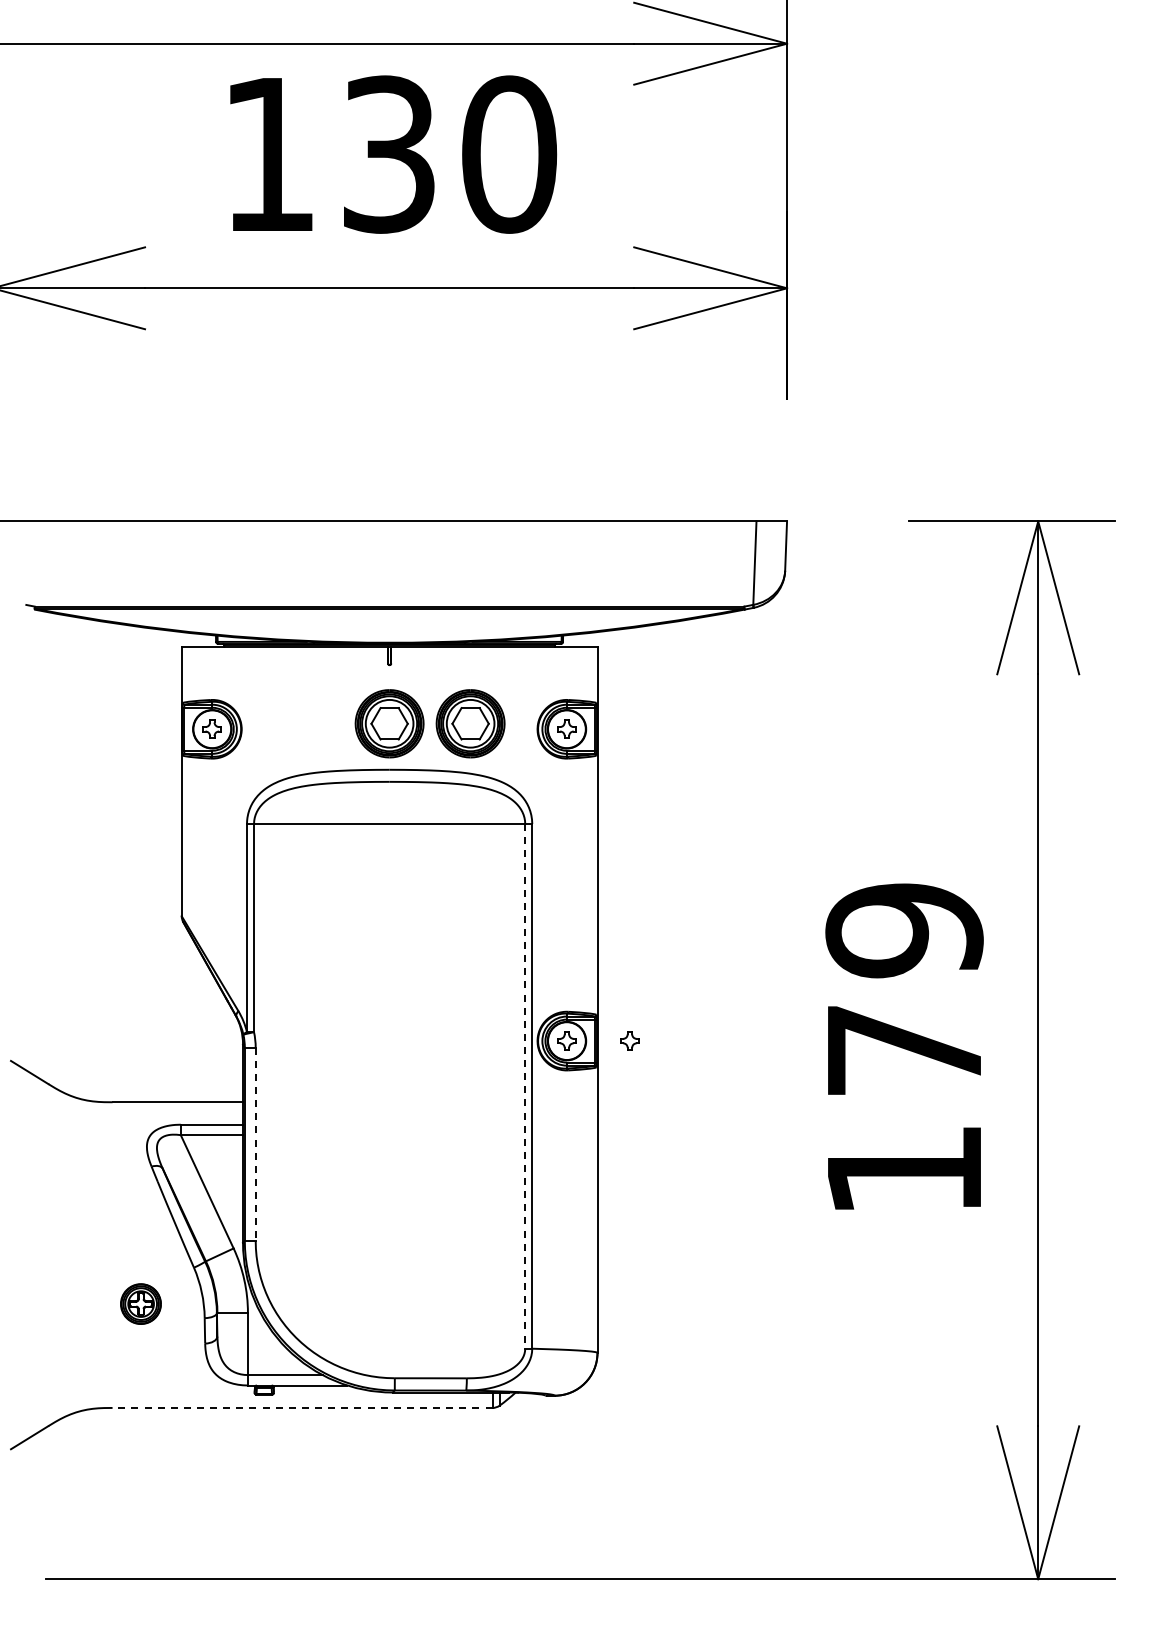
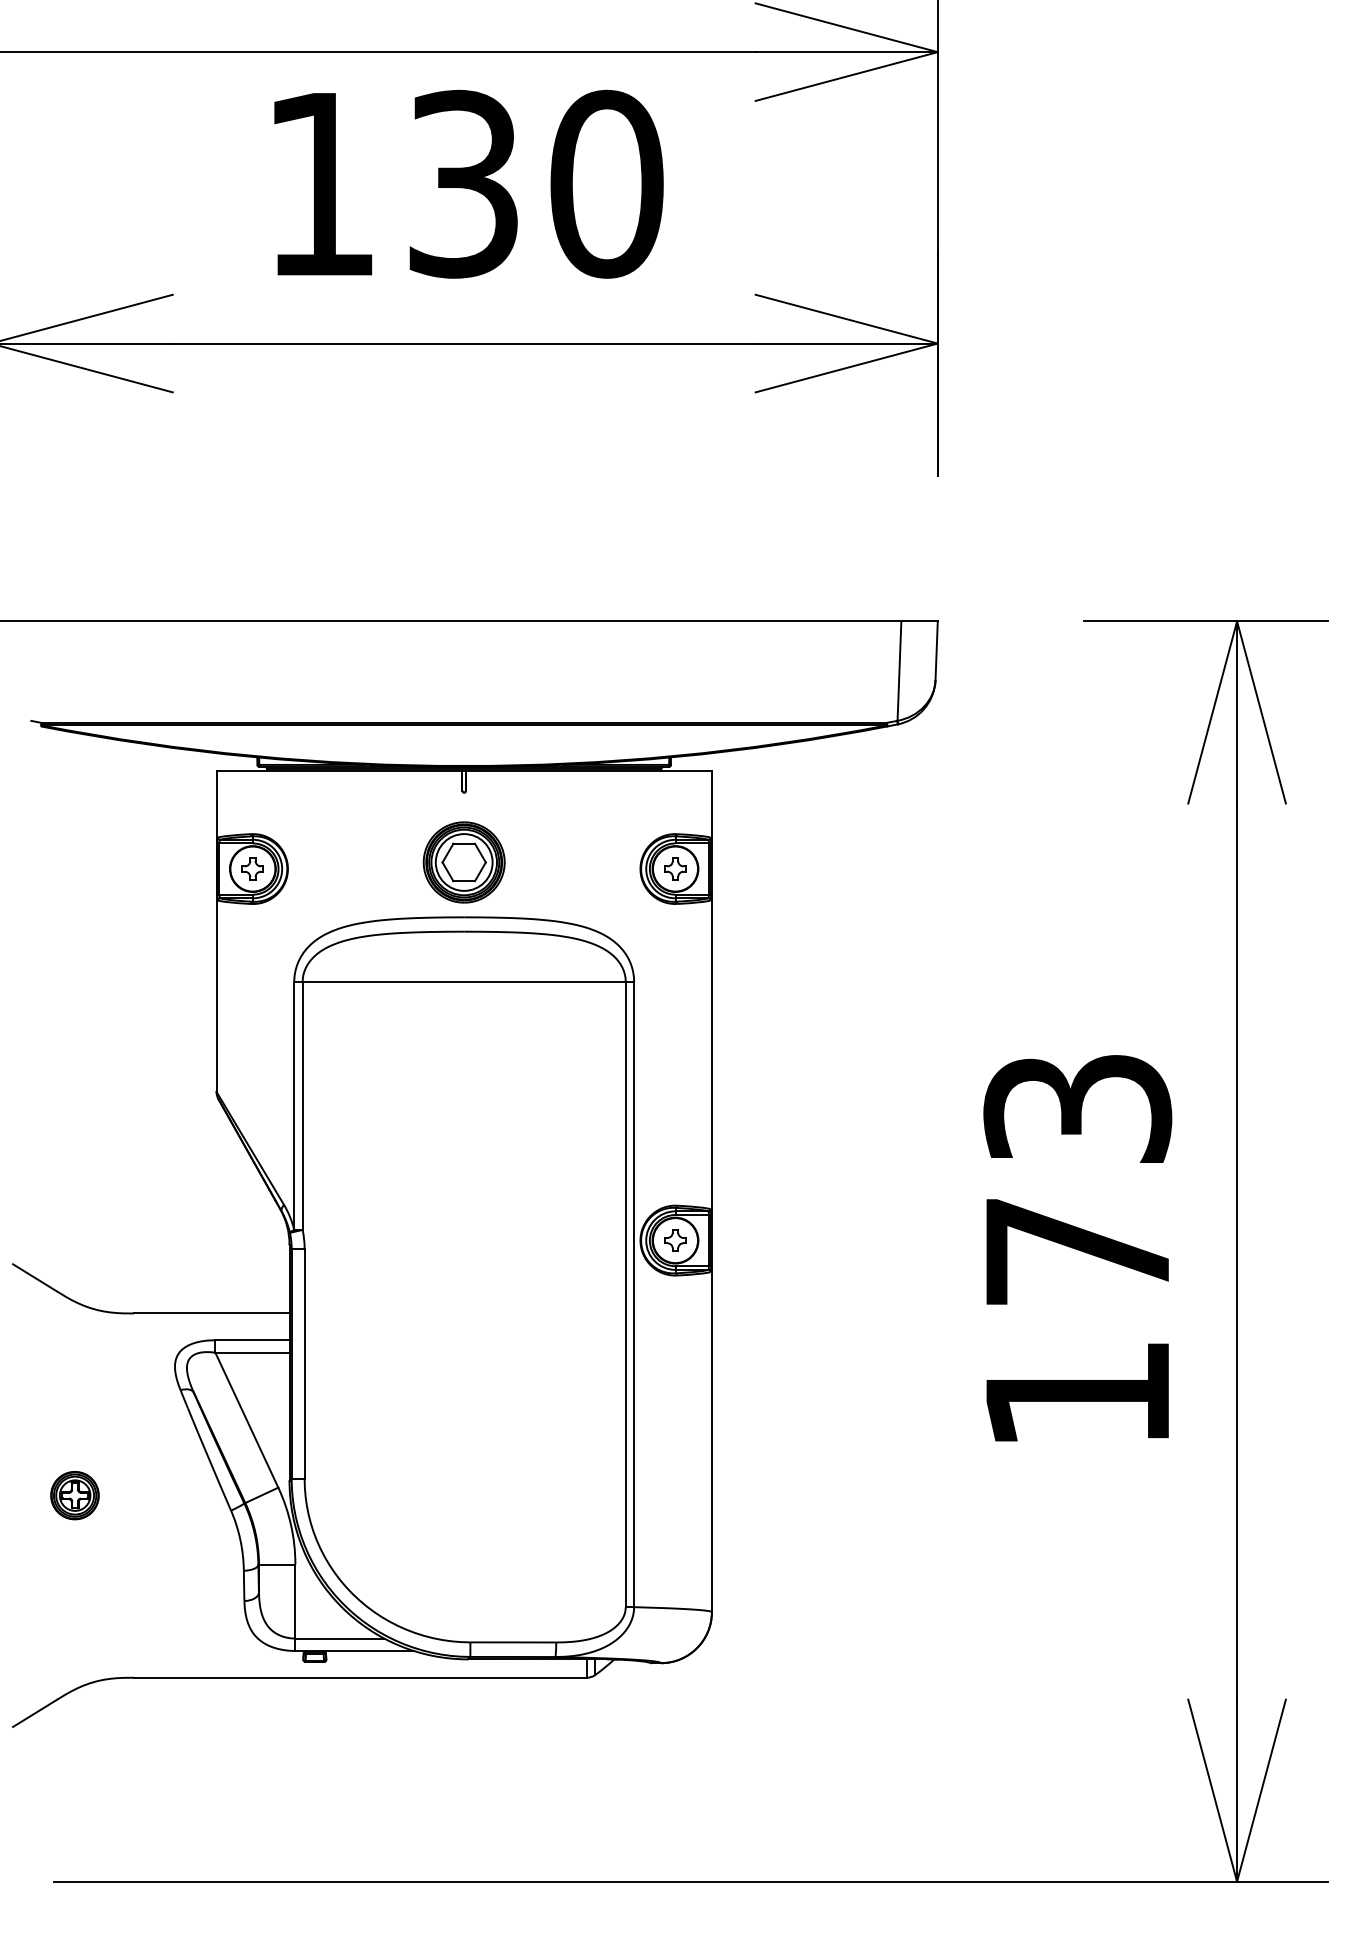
part: (470, 723) -> (560, 862), removed
text: (904, 930) -> (1077, 1108), 179 -> 173
part: (629, 1040) -> (750, 1239), removed
line: (525, 1086) -> (626, 1294), dashed -> solid
line: (255, 1144) -> (304, 1363), dashed -> solid
part: (140, 1303) -> (74, 1494), moved
line: (302, 1407) -> (360, 1677), dashed -> solid

